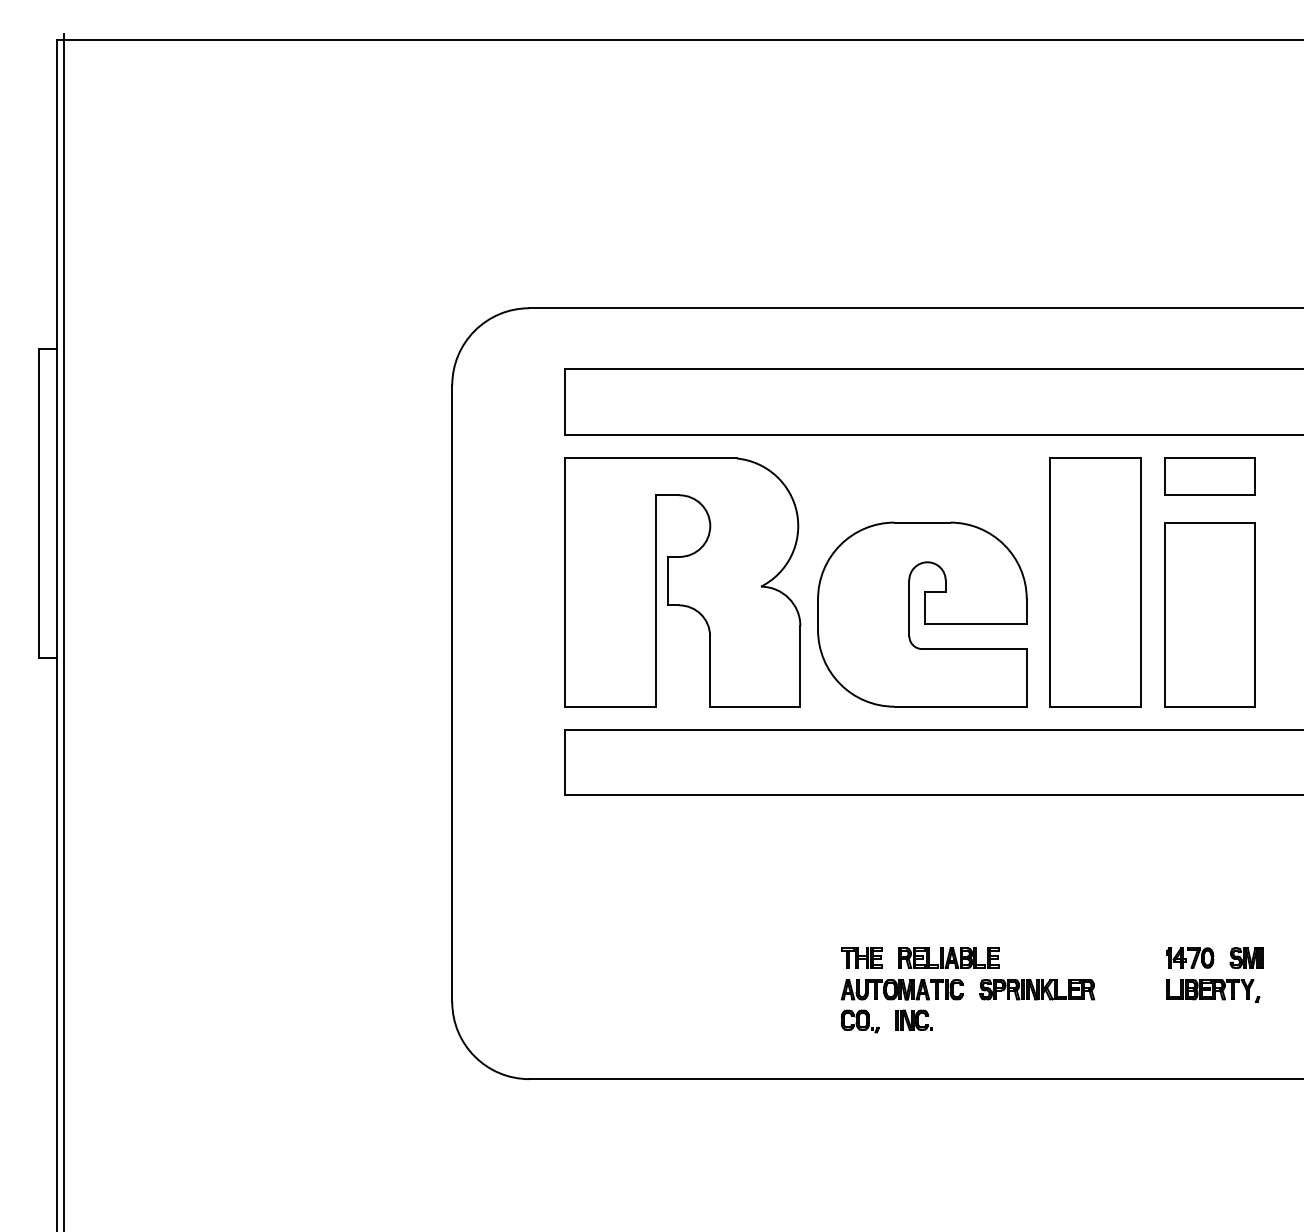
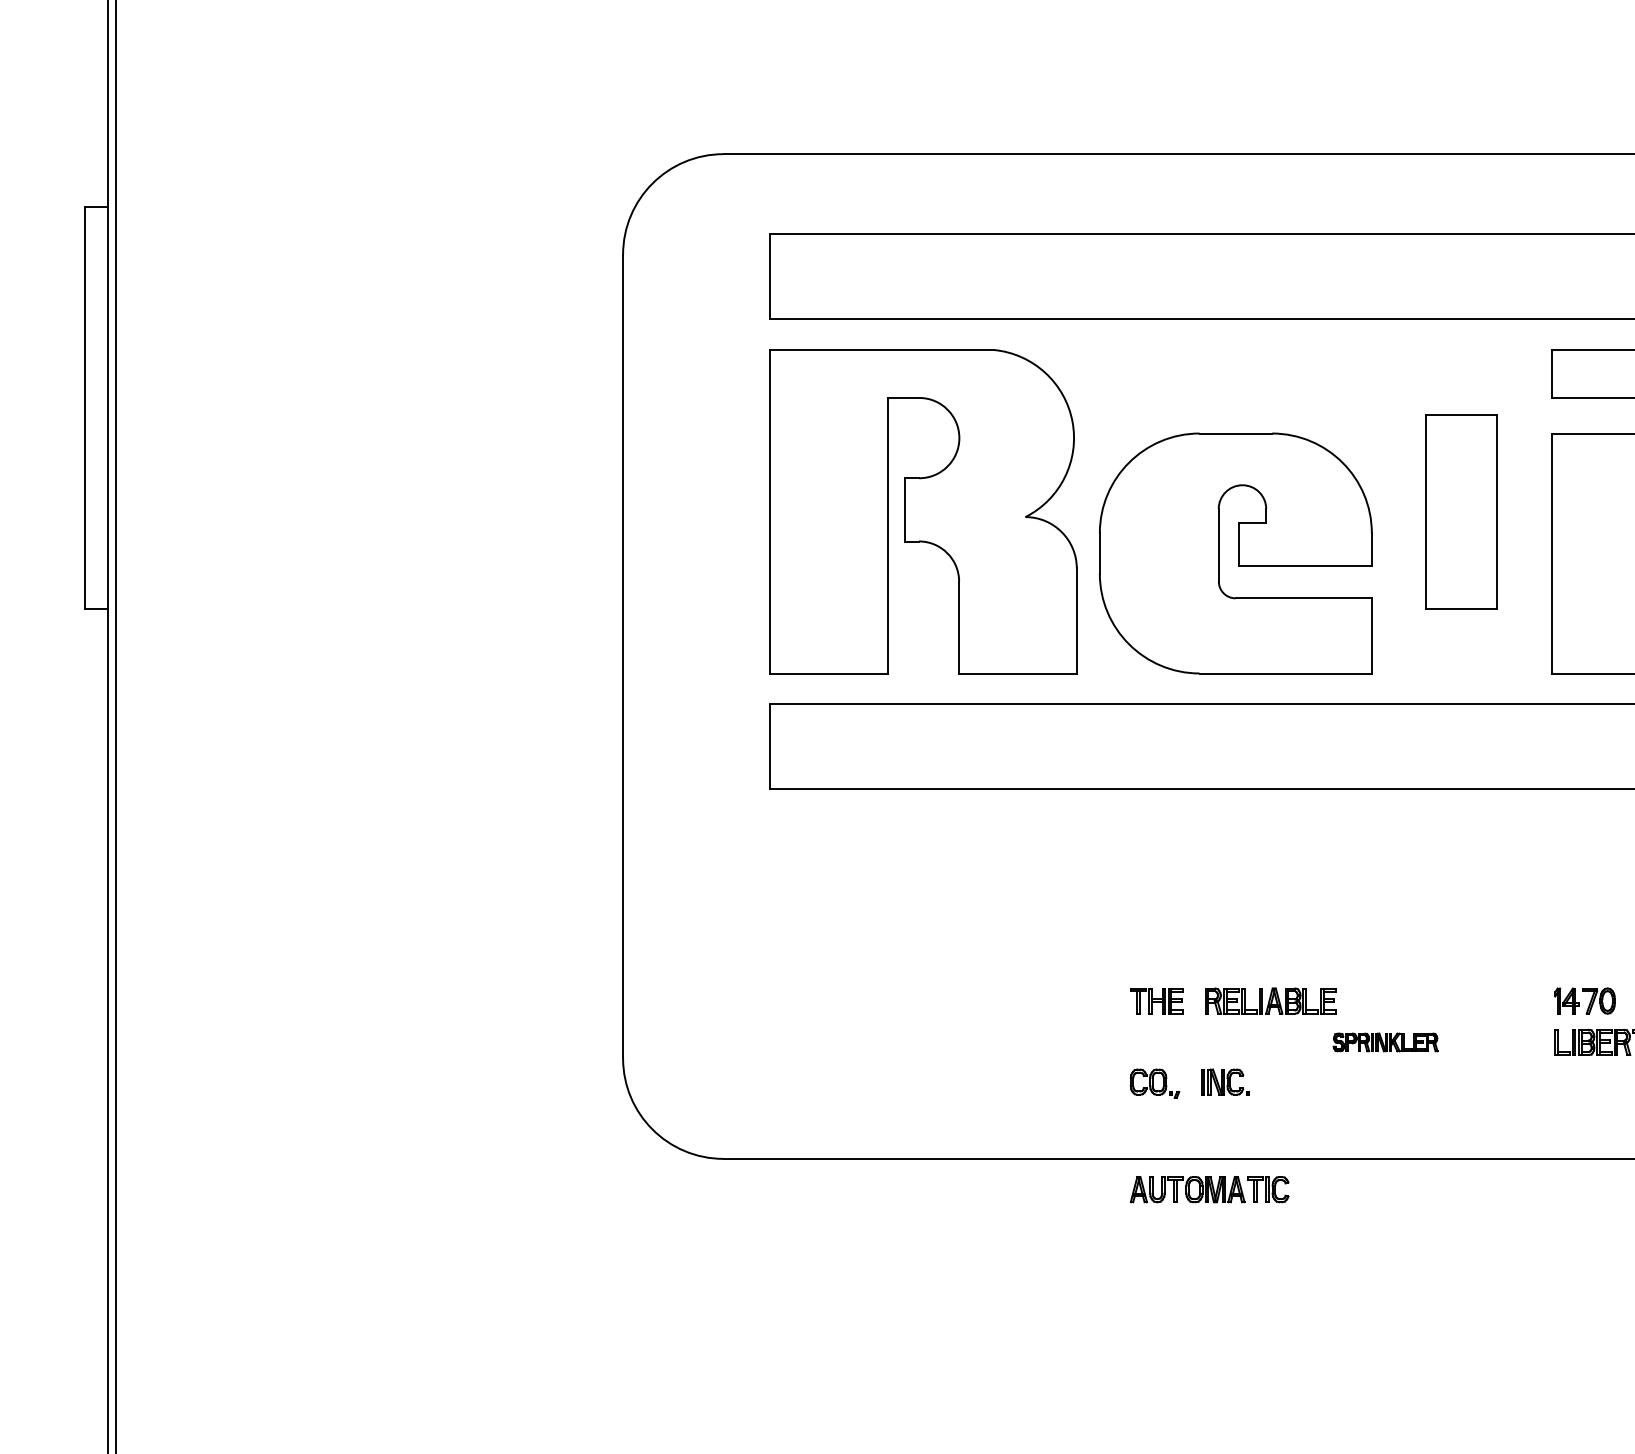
part: (1095, 582) -> (1461, 511), size x0.6
part: (901, 989) -> (1208, 1189), moved
part: (1037, 989) -> (1385, 1042), size x0.7

